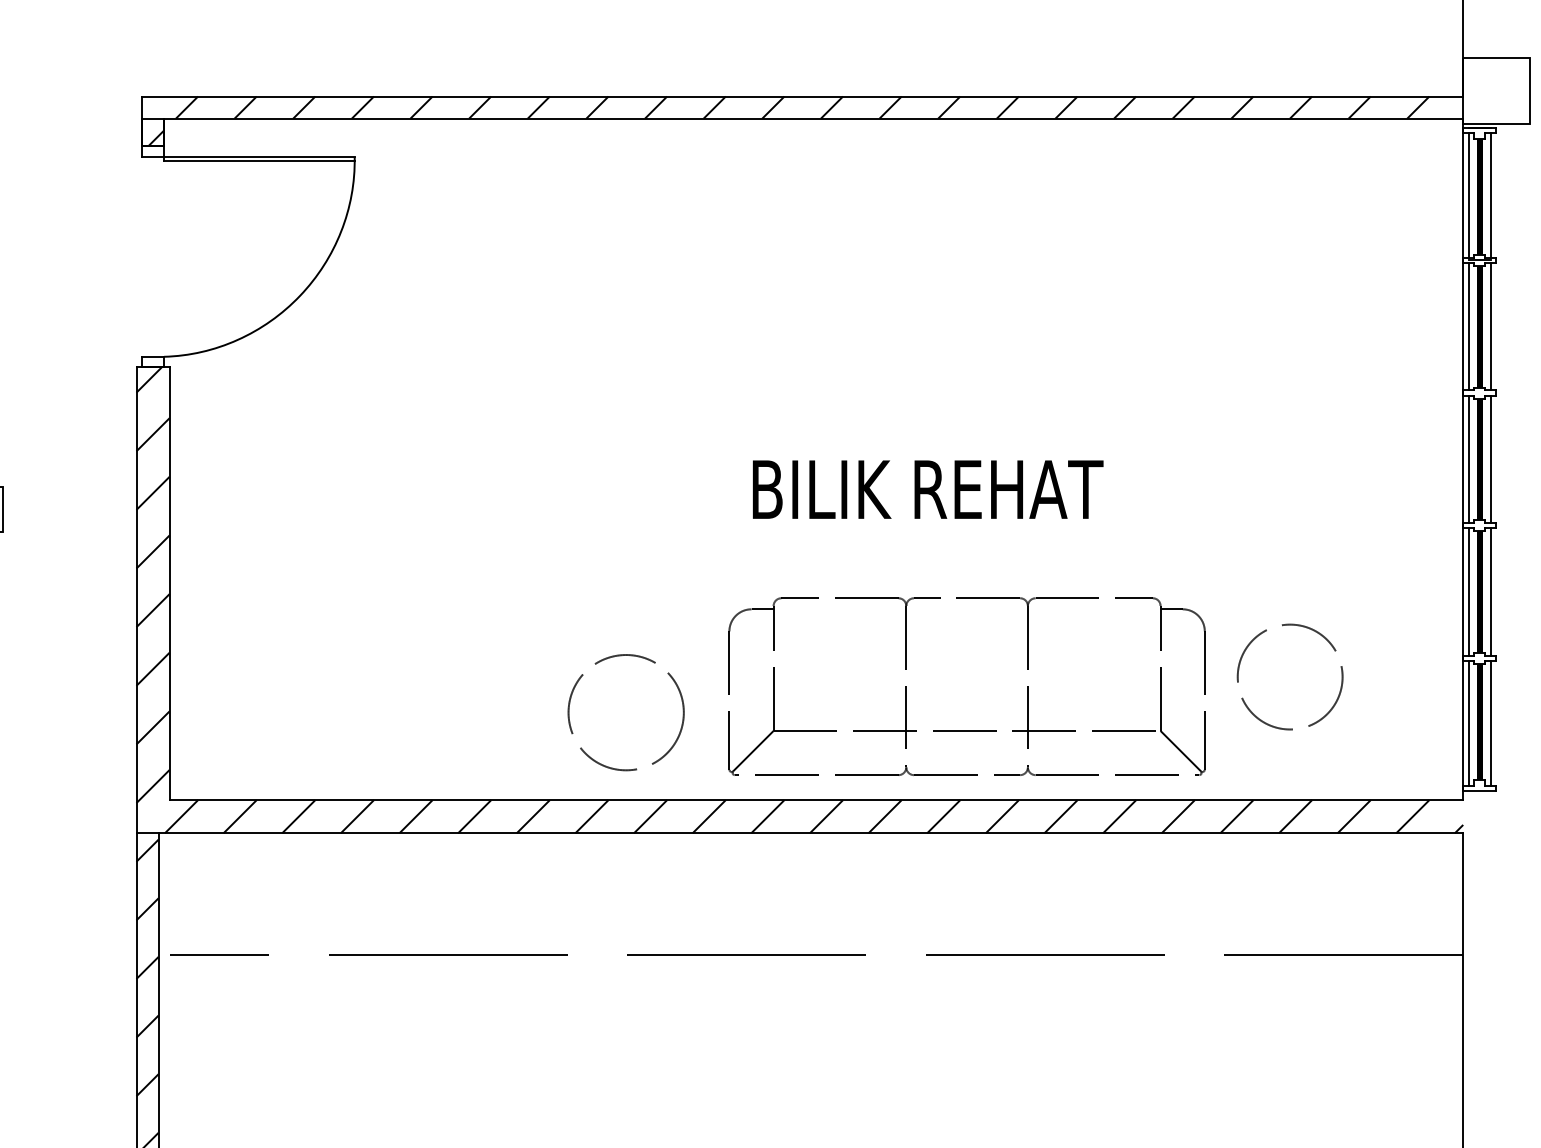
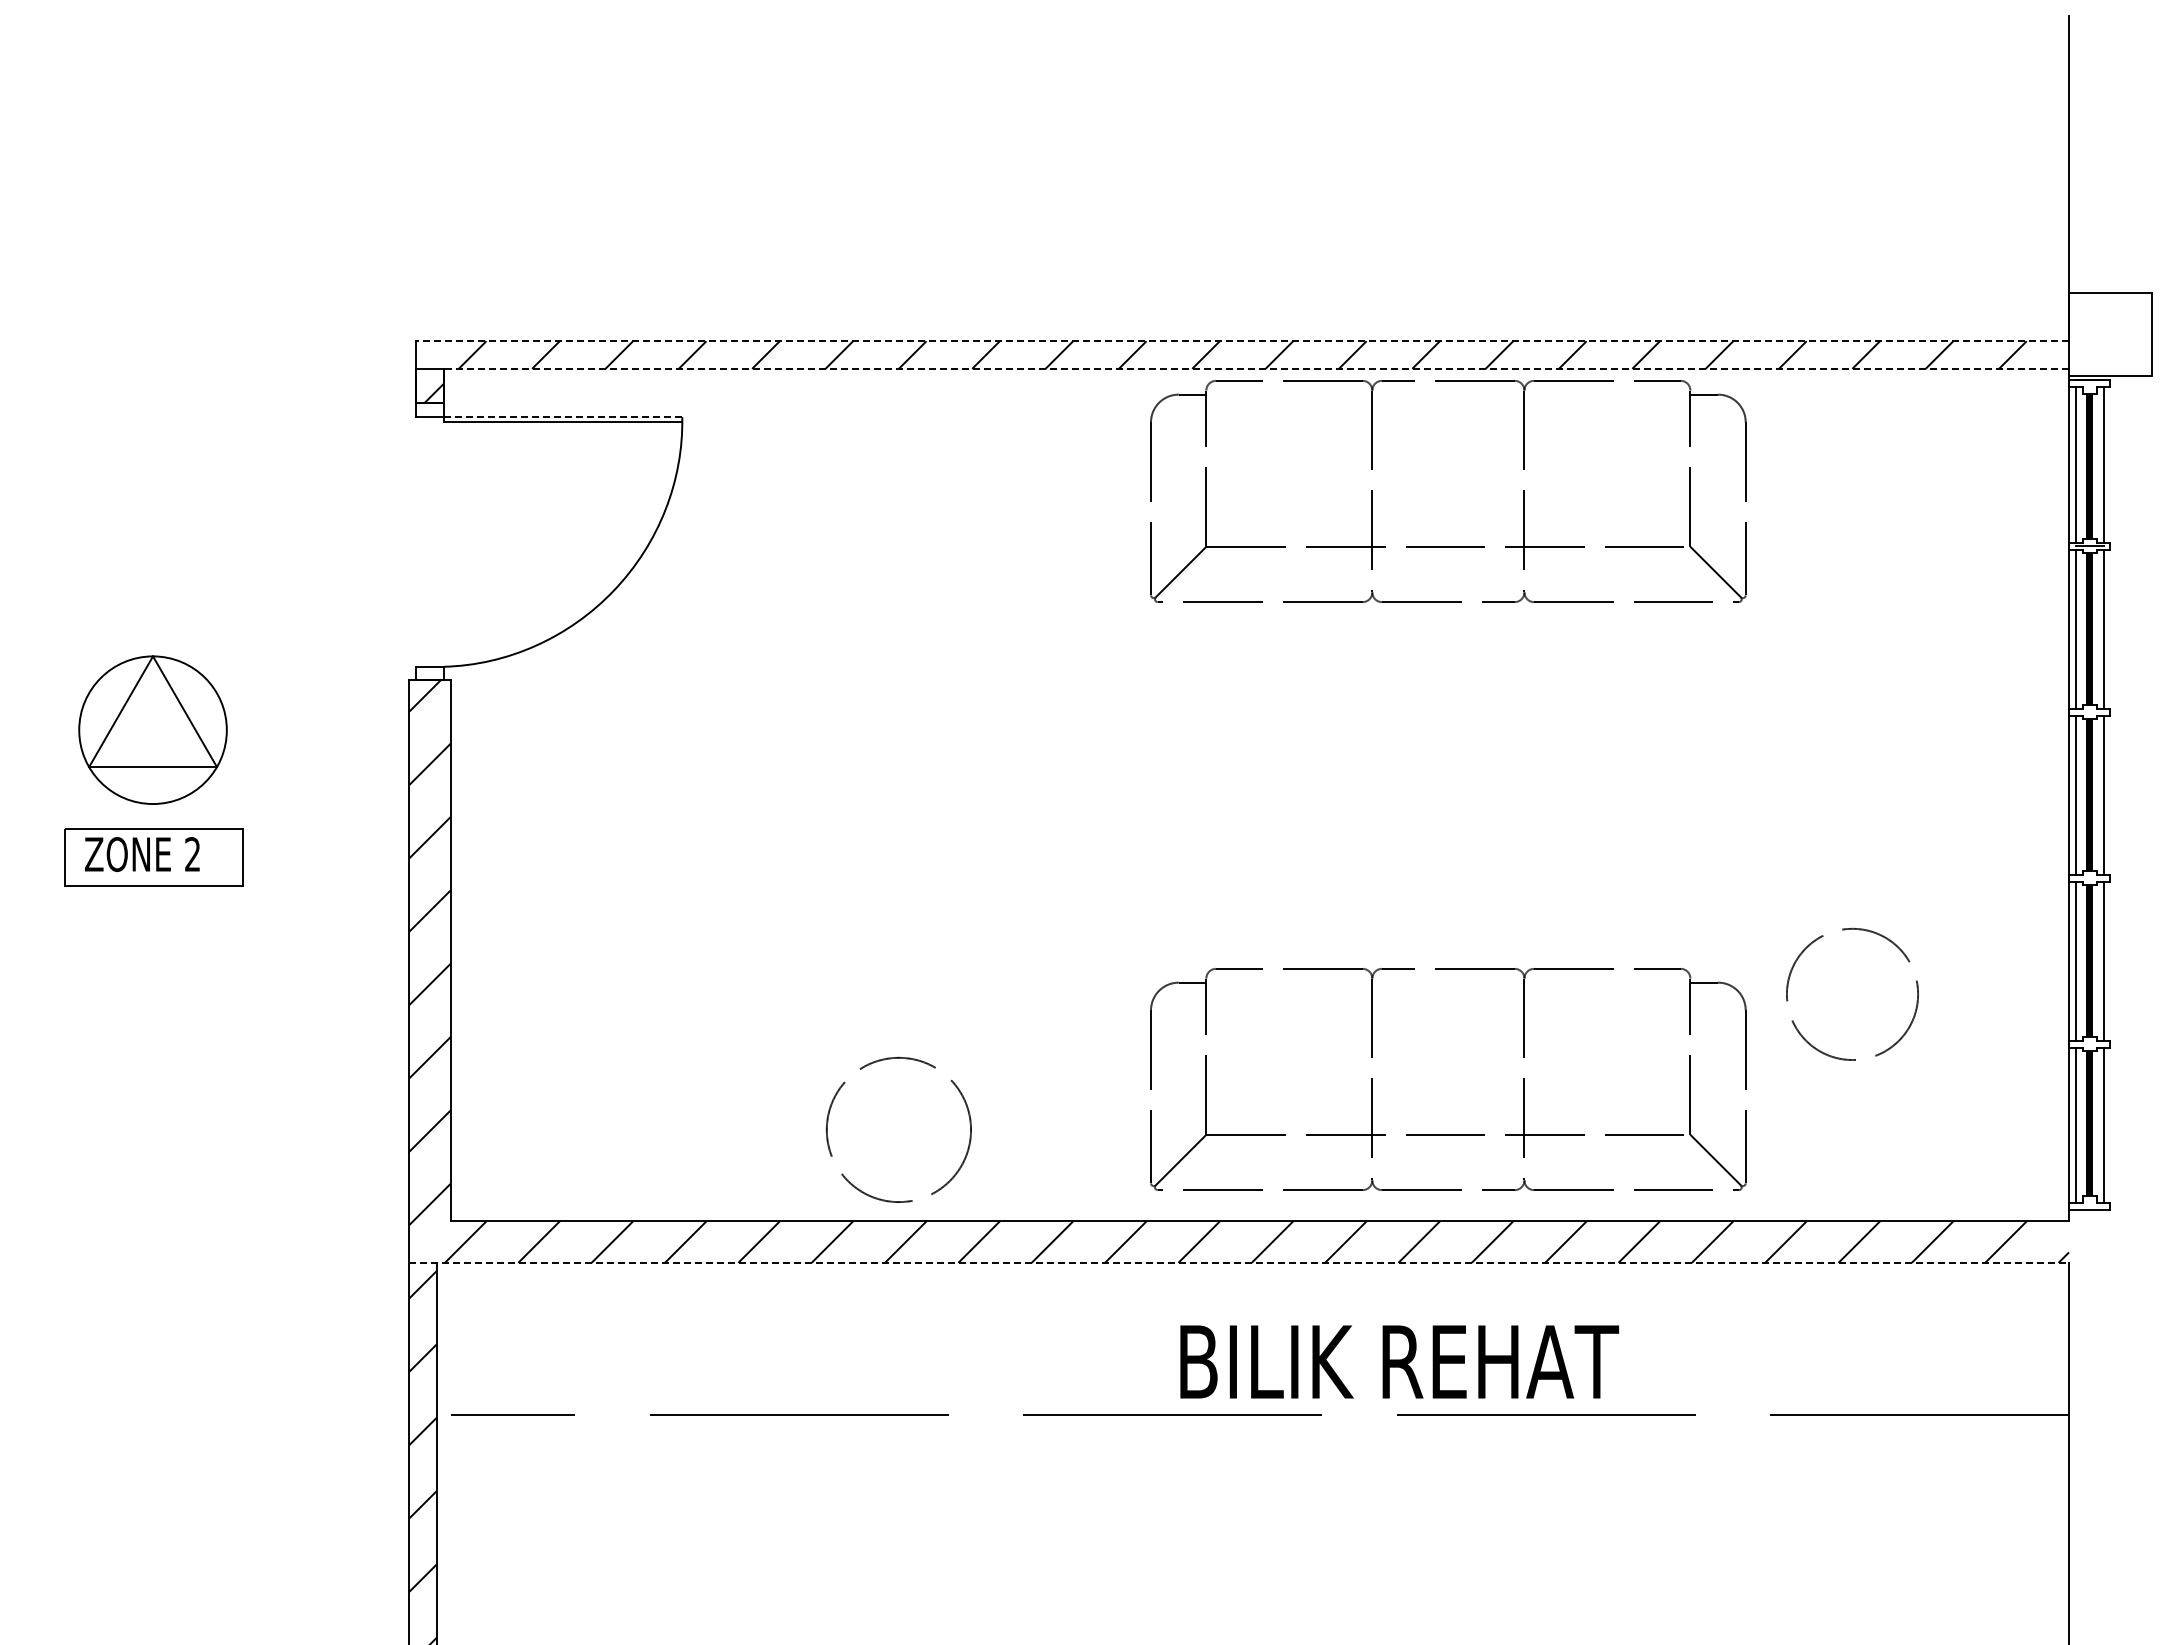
line: (802, 96) -> (1242, 341), solid -> dashed
line: (813, 118) -> (1256, 368), solid -> dashed
line: (258, 157) -> (562, 417), solid -> dashed
part: (967, 260) -> (1448, 546), added
text: (928, 489) -> (1399, 1361), moved
circle: (1290, 677) -> (1852, 994), moved
circle: (625, 712) -> (898, 1129), moved
line: (800, 833) -> (1239, 1262), solid -> dashed

